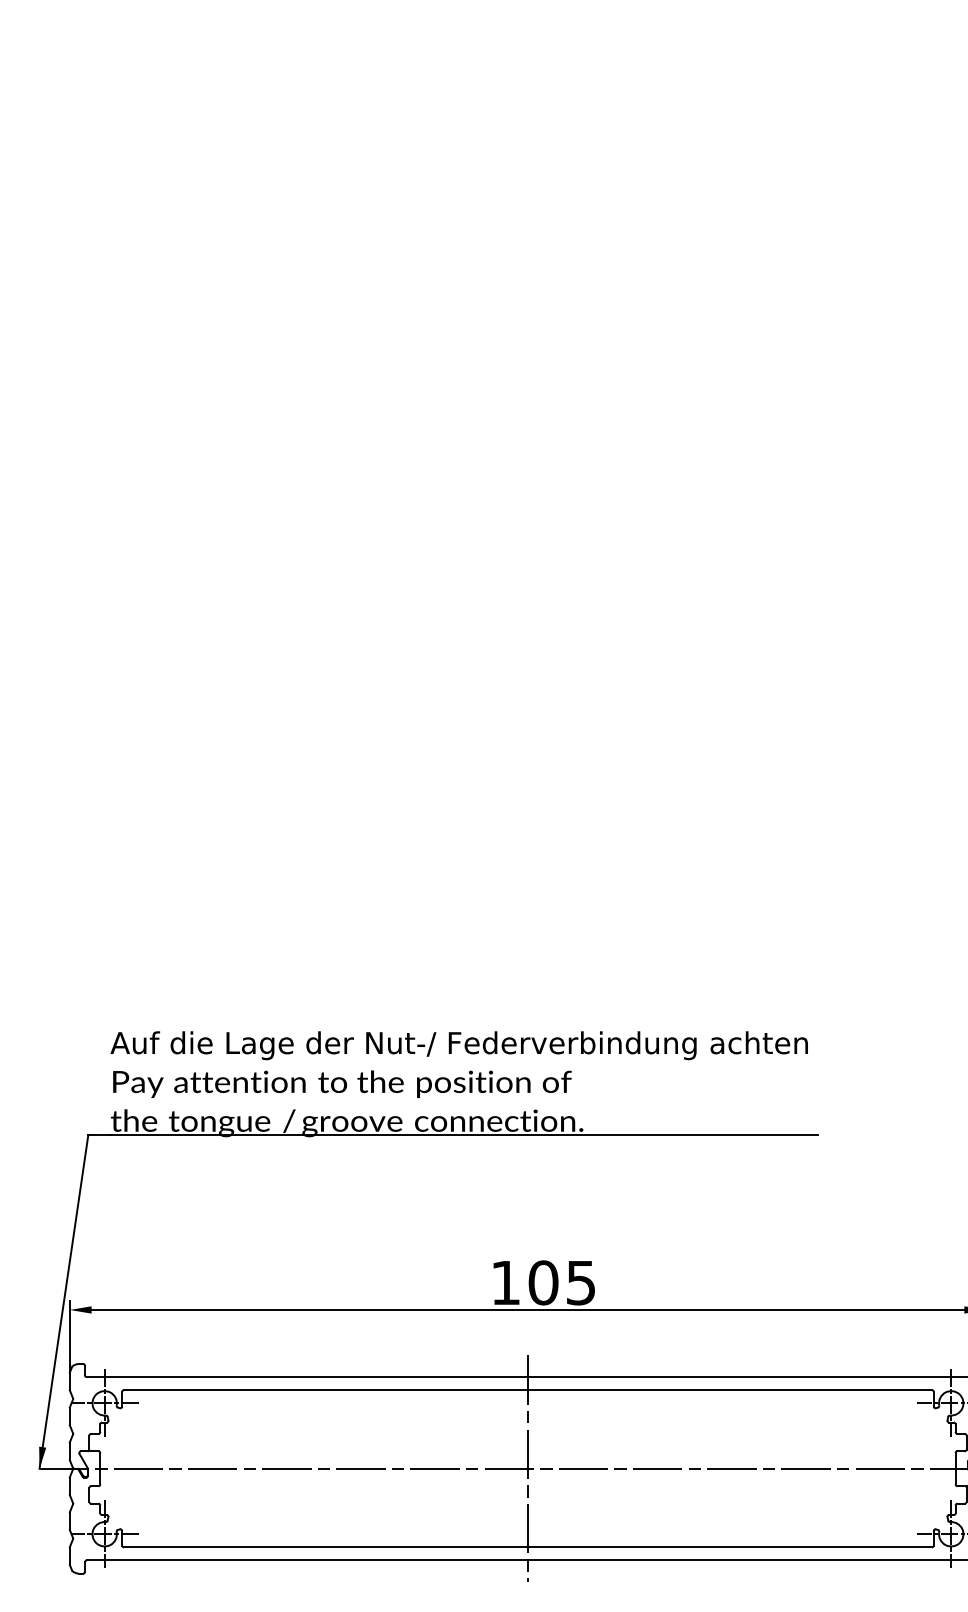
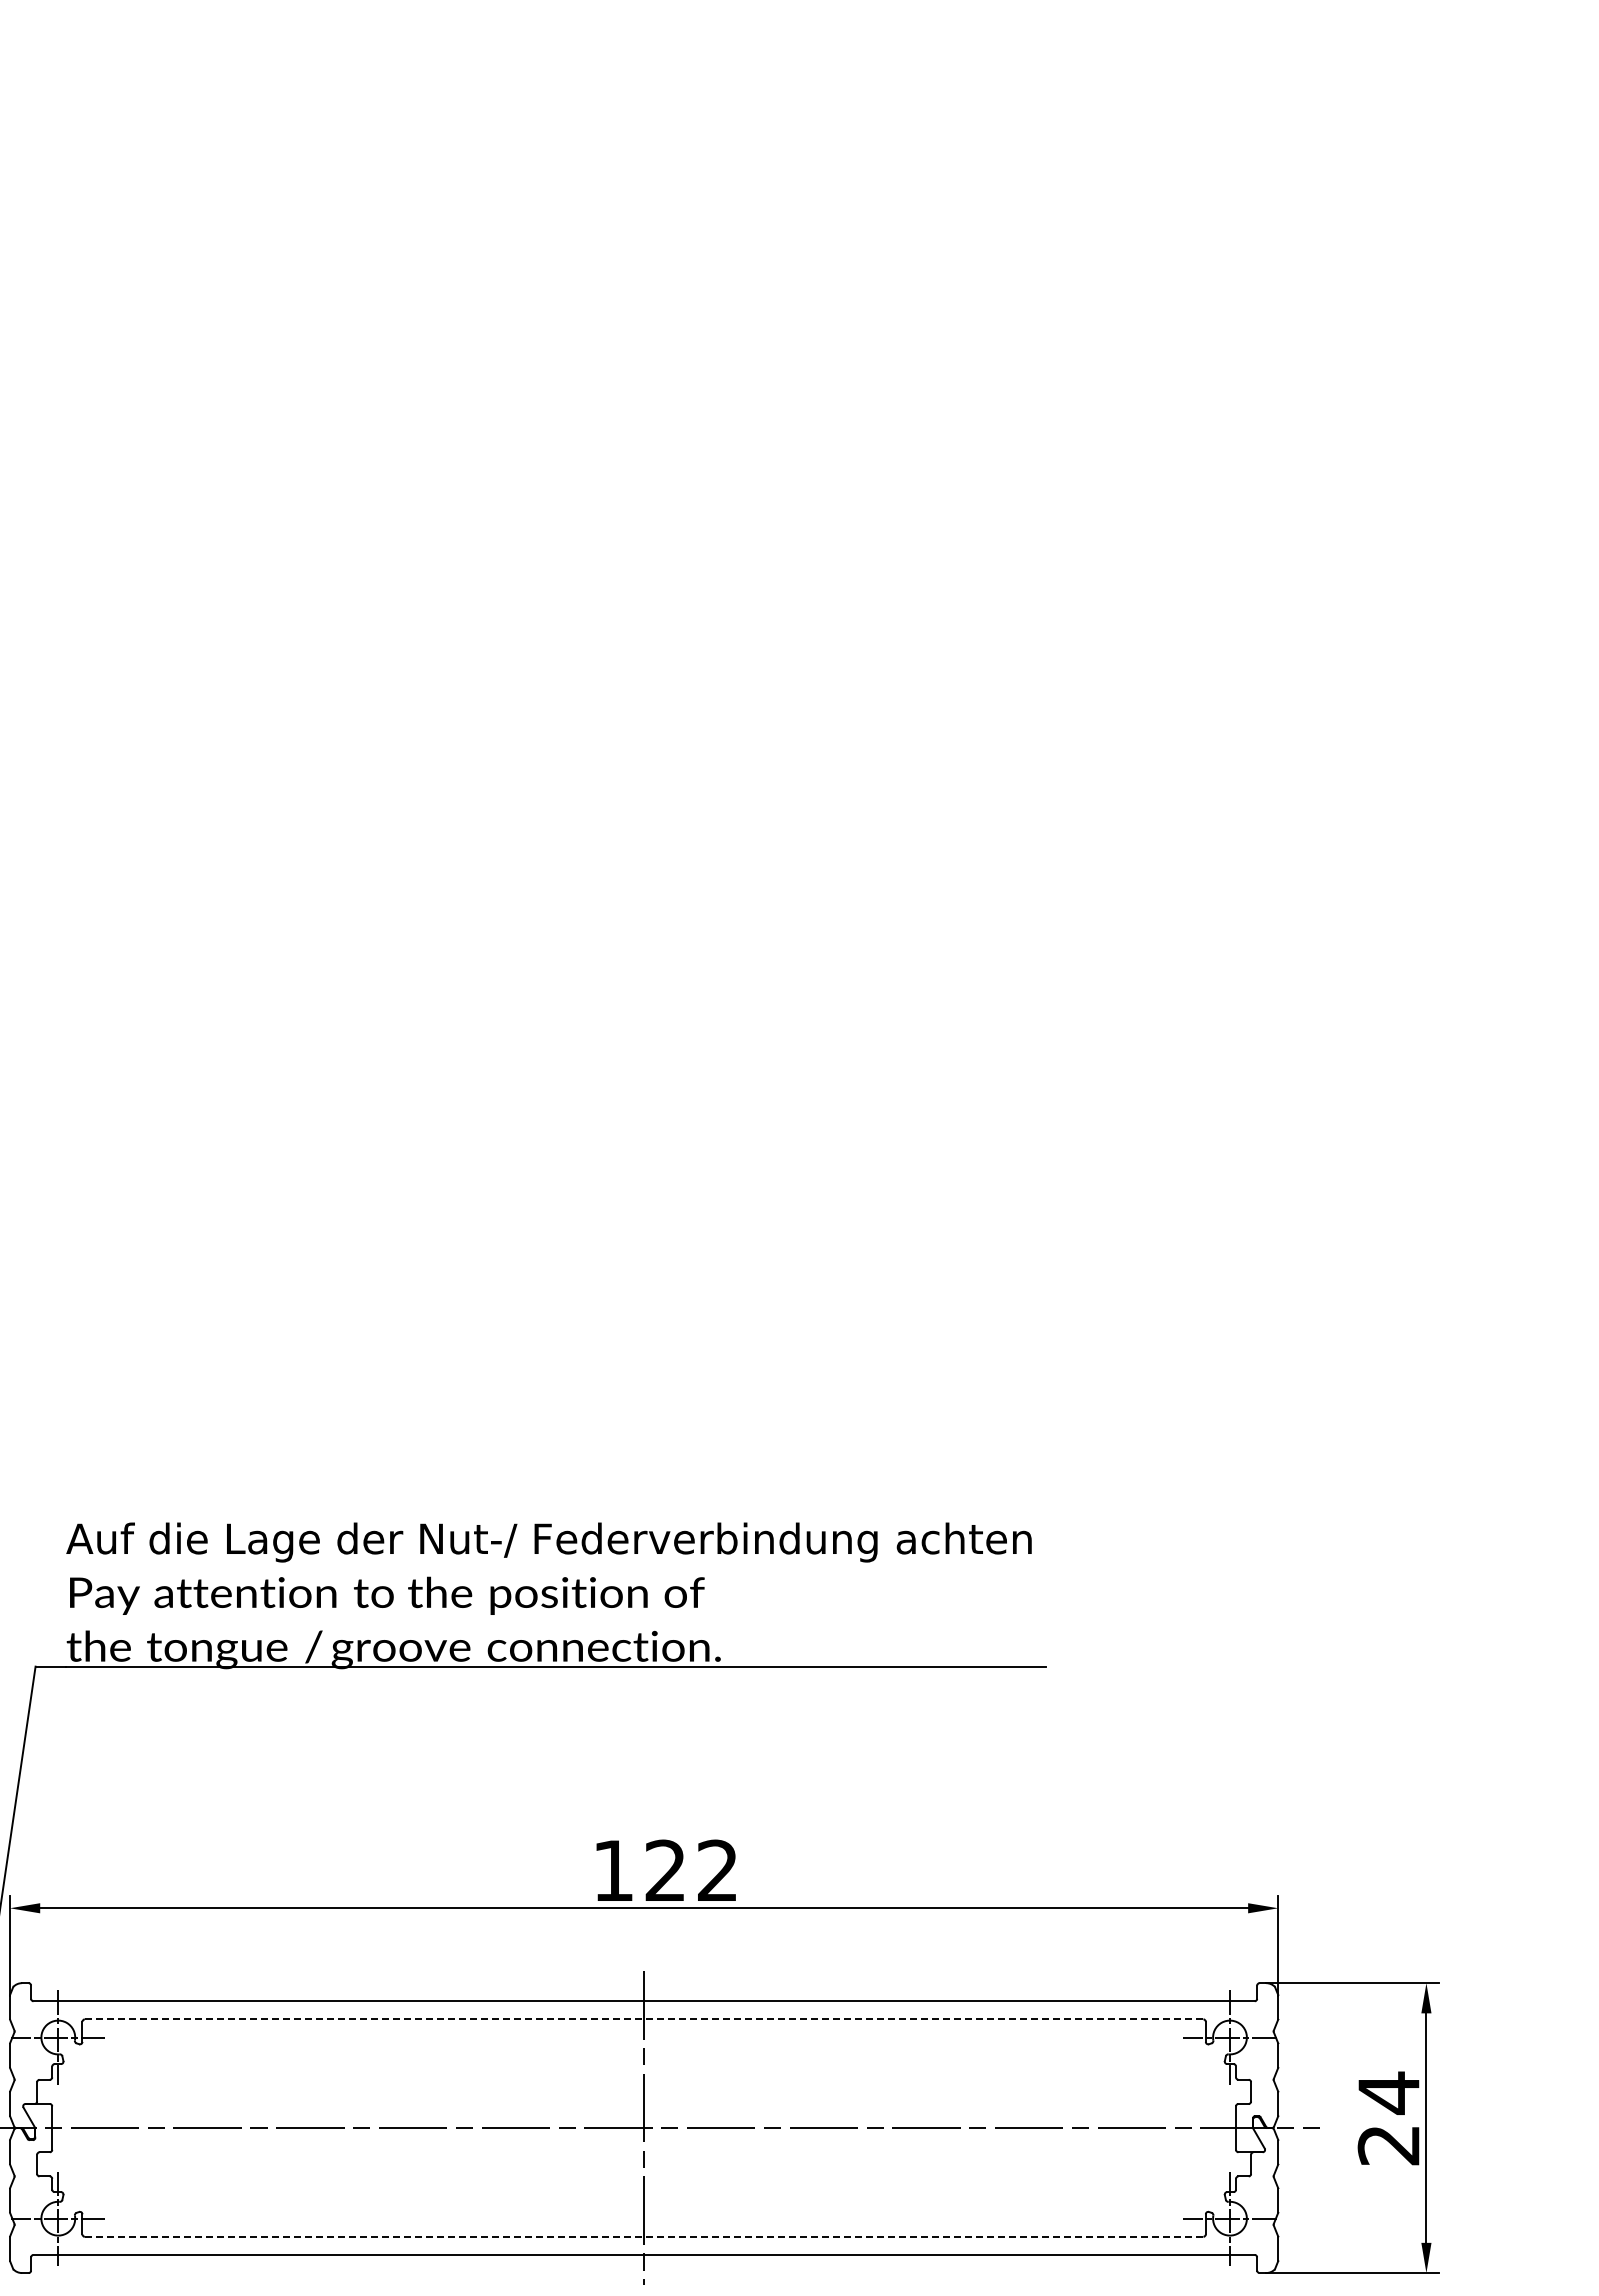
text: (561, 1282) -> (690, 1870), 105 -> 122
line: (527, 1390) -> (643, 2019), solid -> dashed
line: (528, 1547) -> (644, 2236), solid -> dashed

